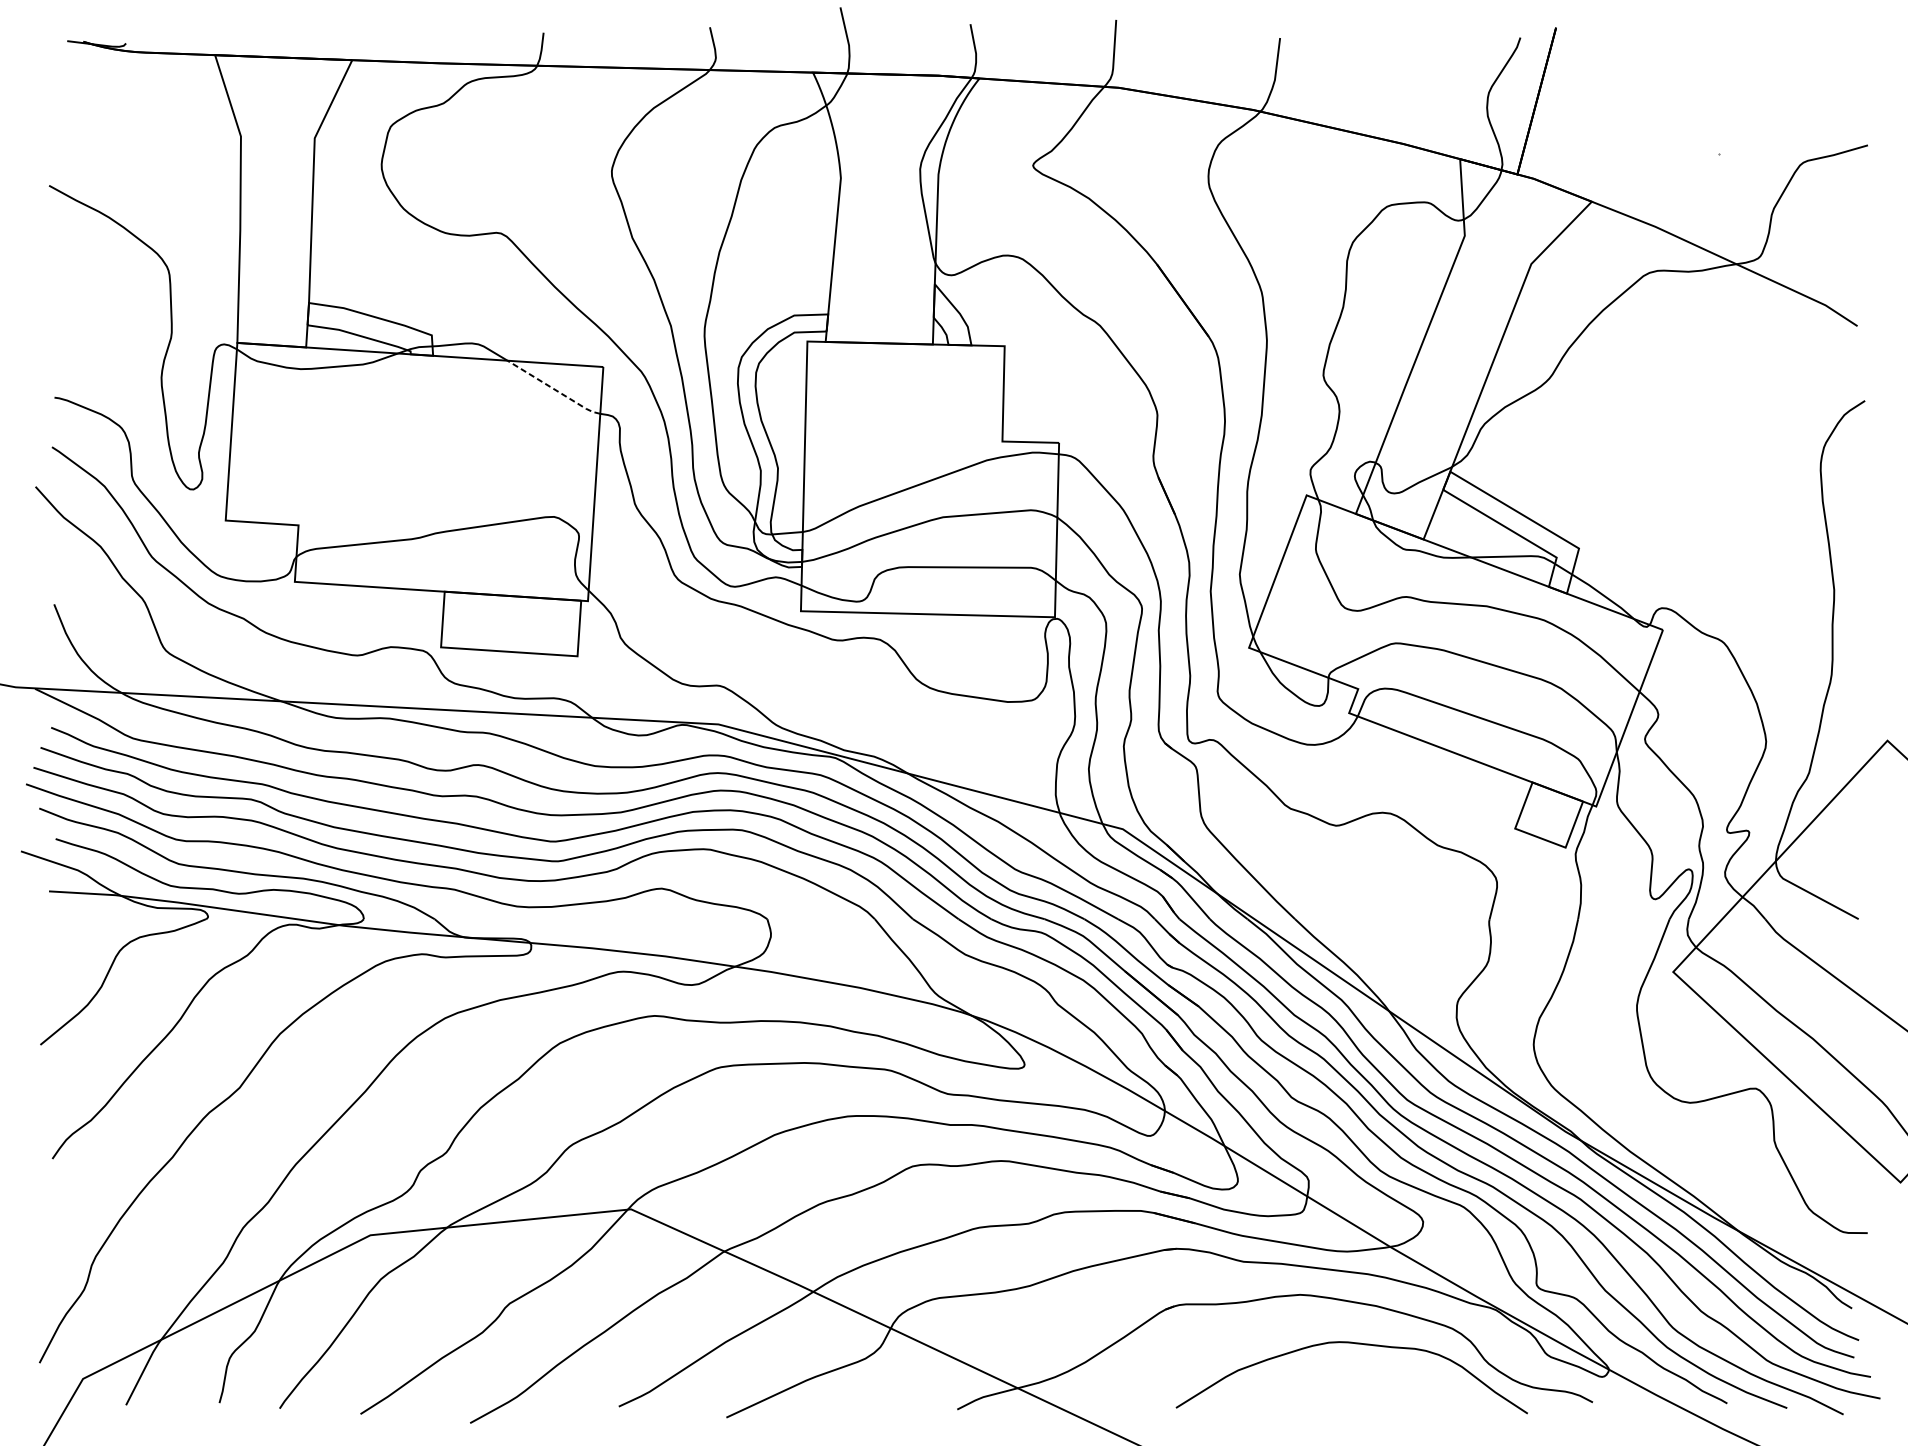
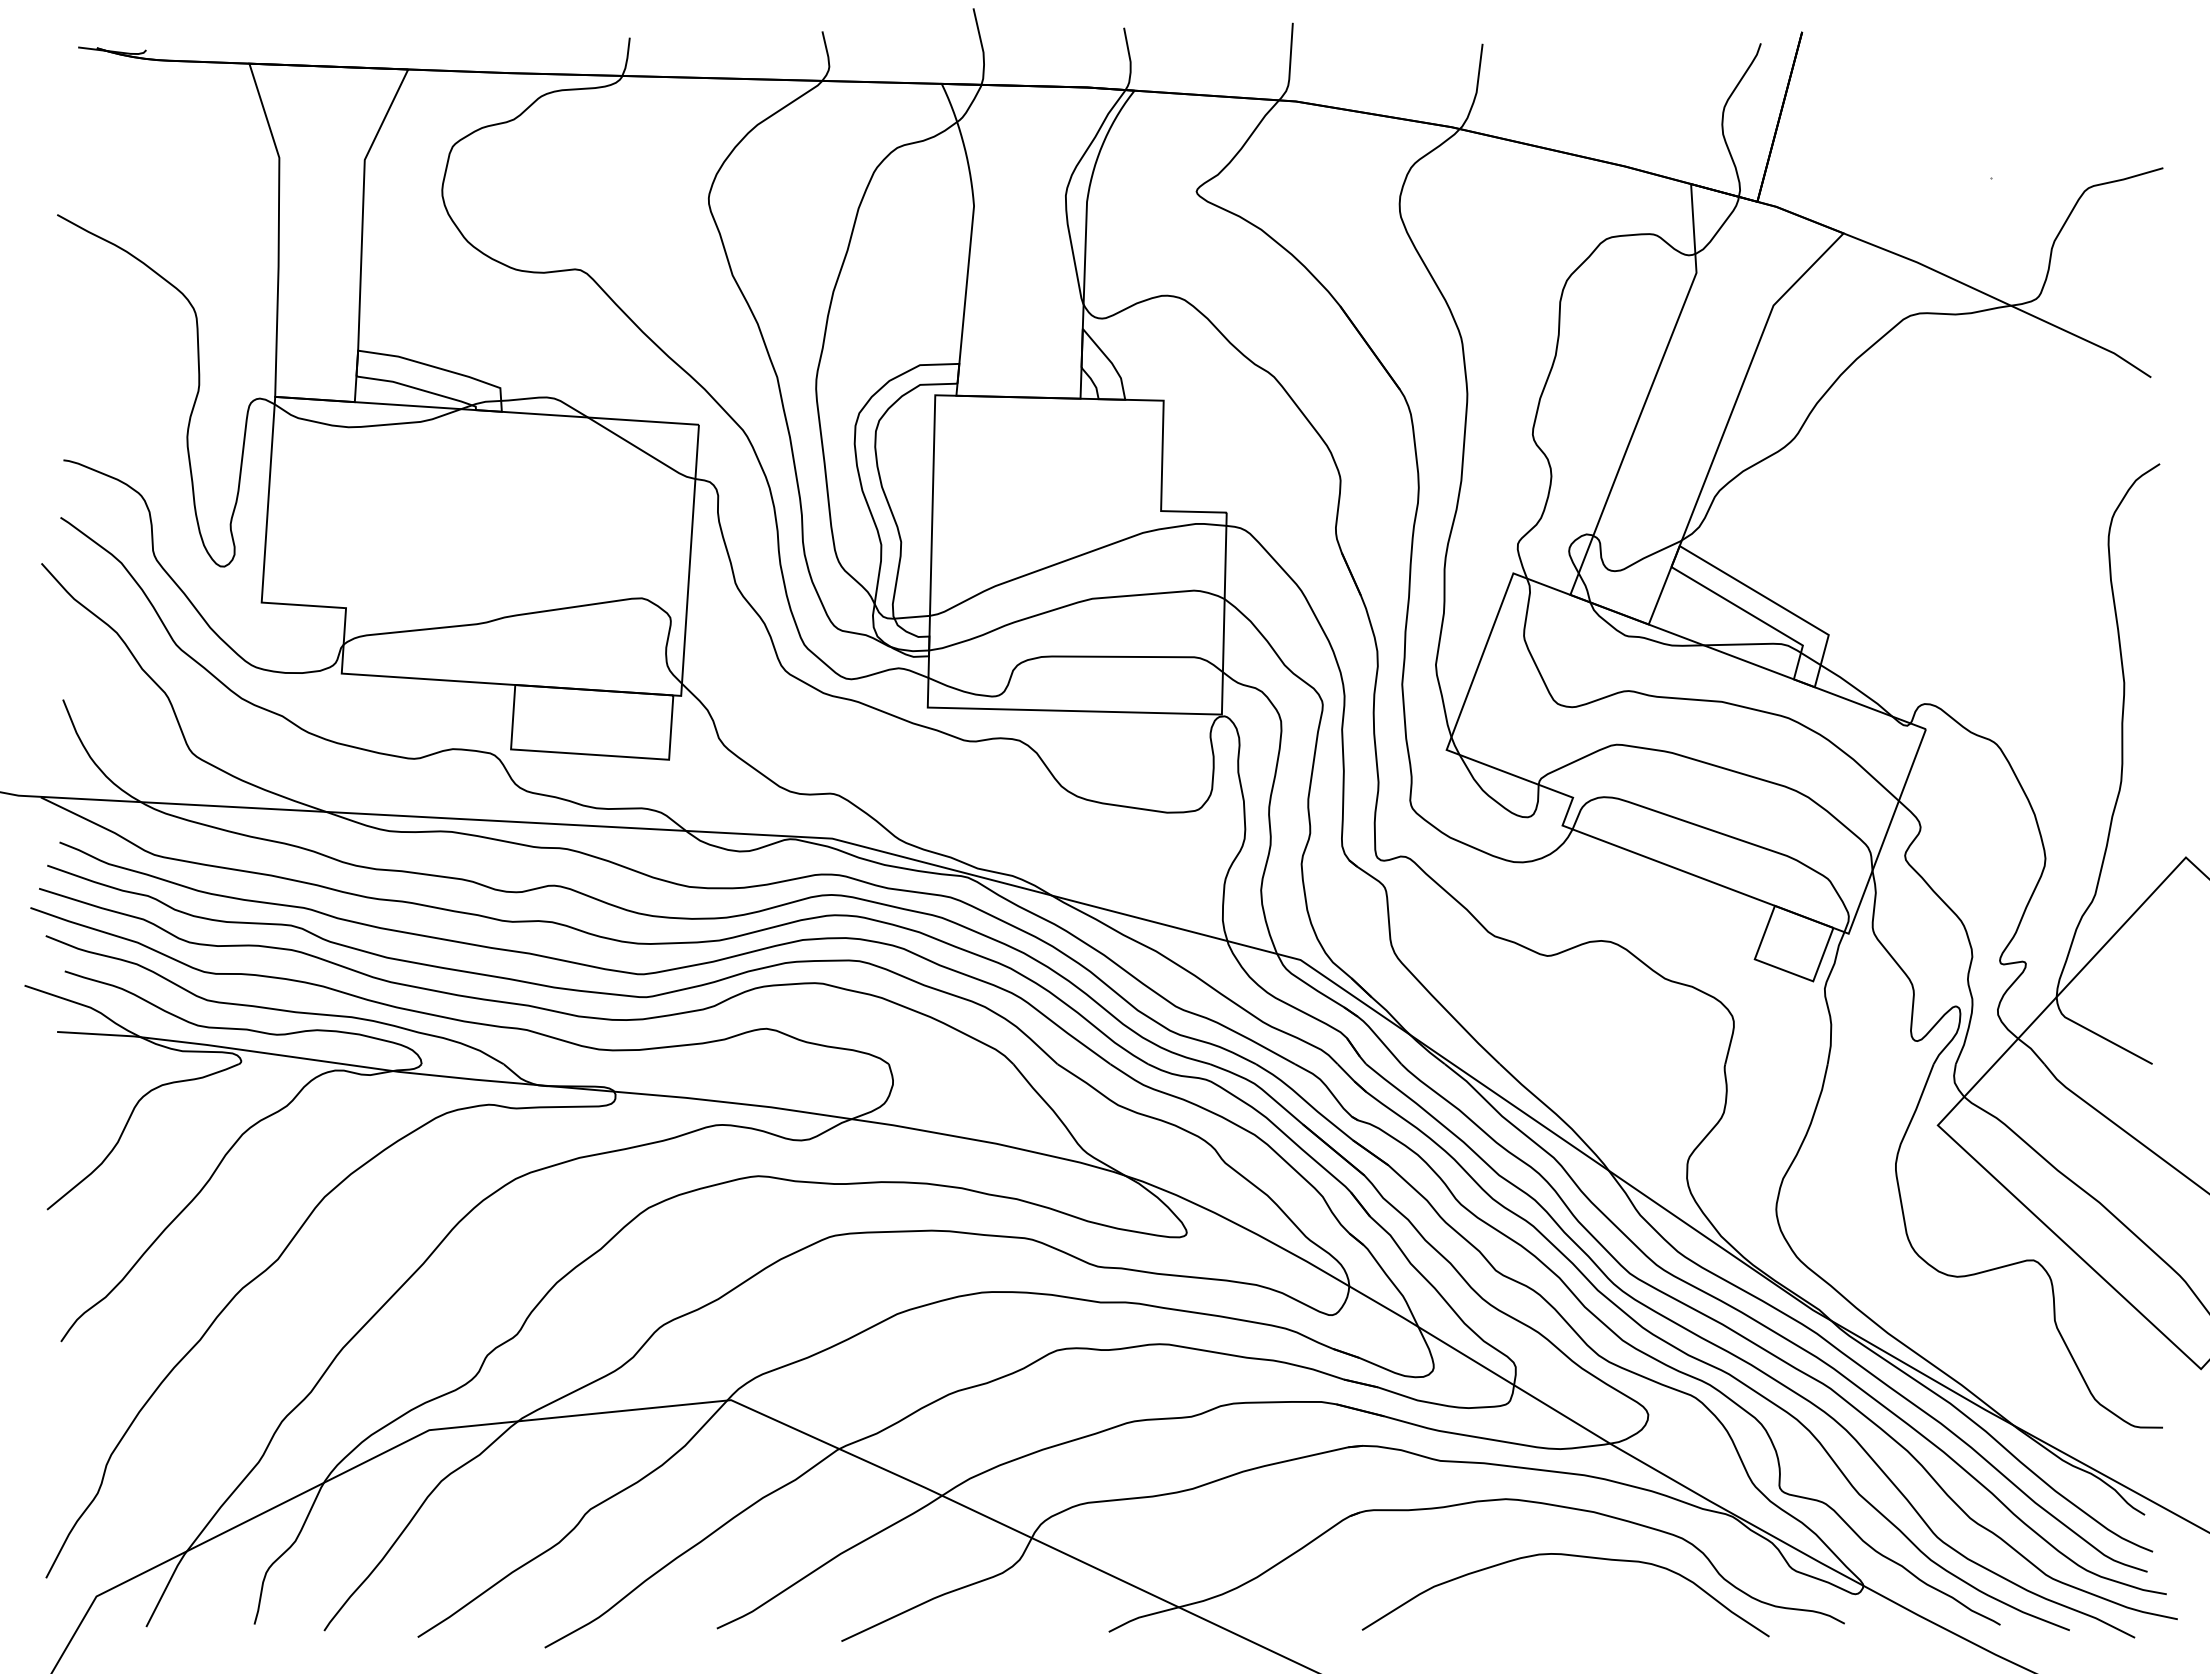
line: (554, 389) -> (642, 450), dashed -> solid

